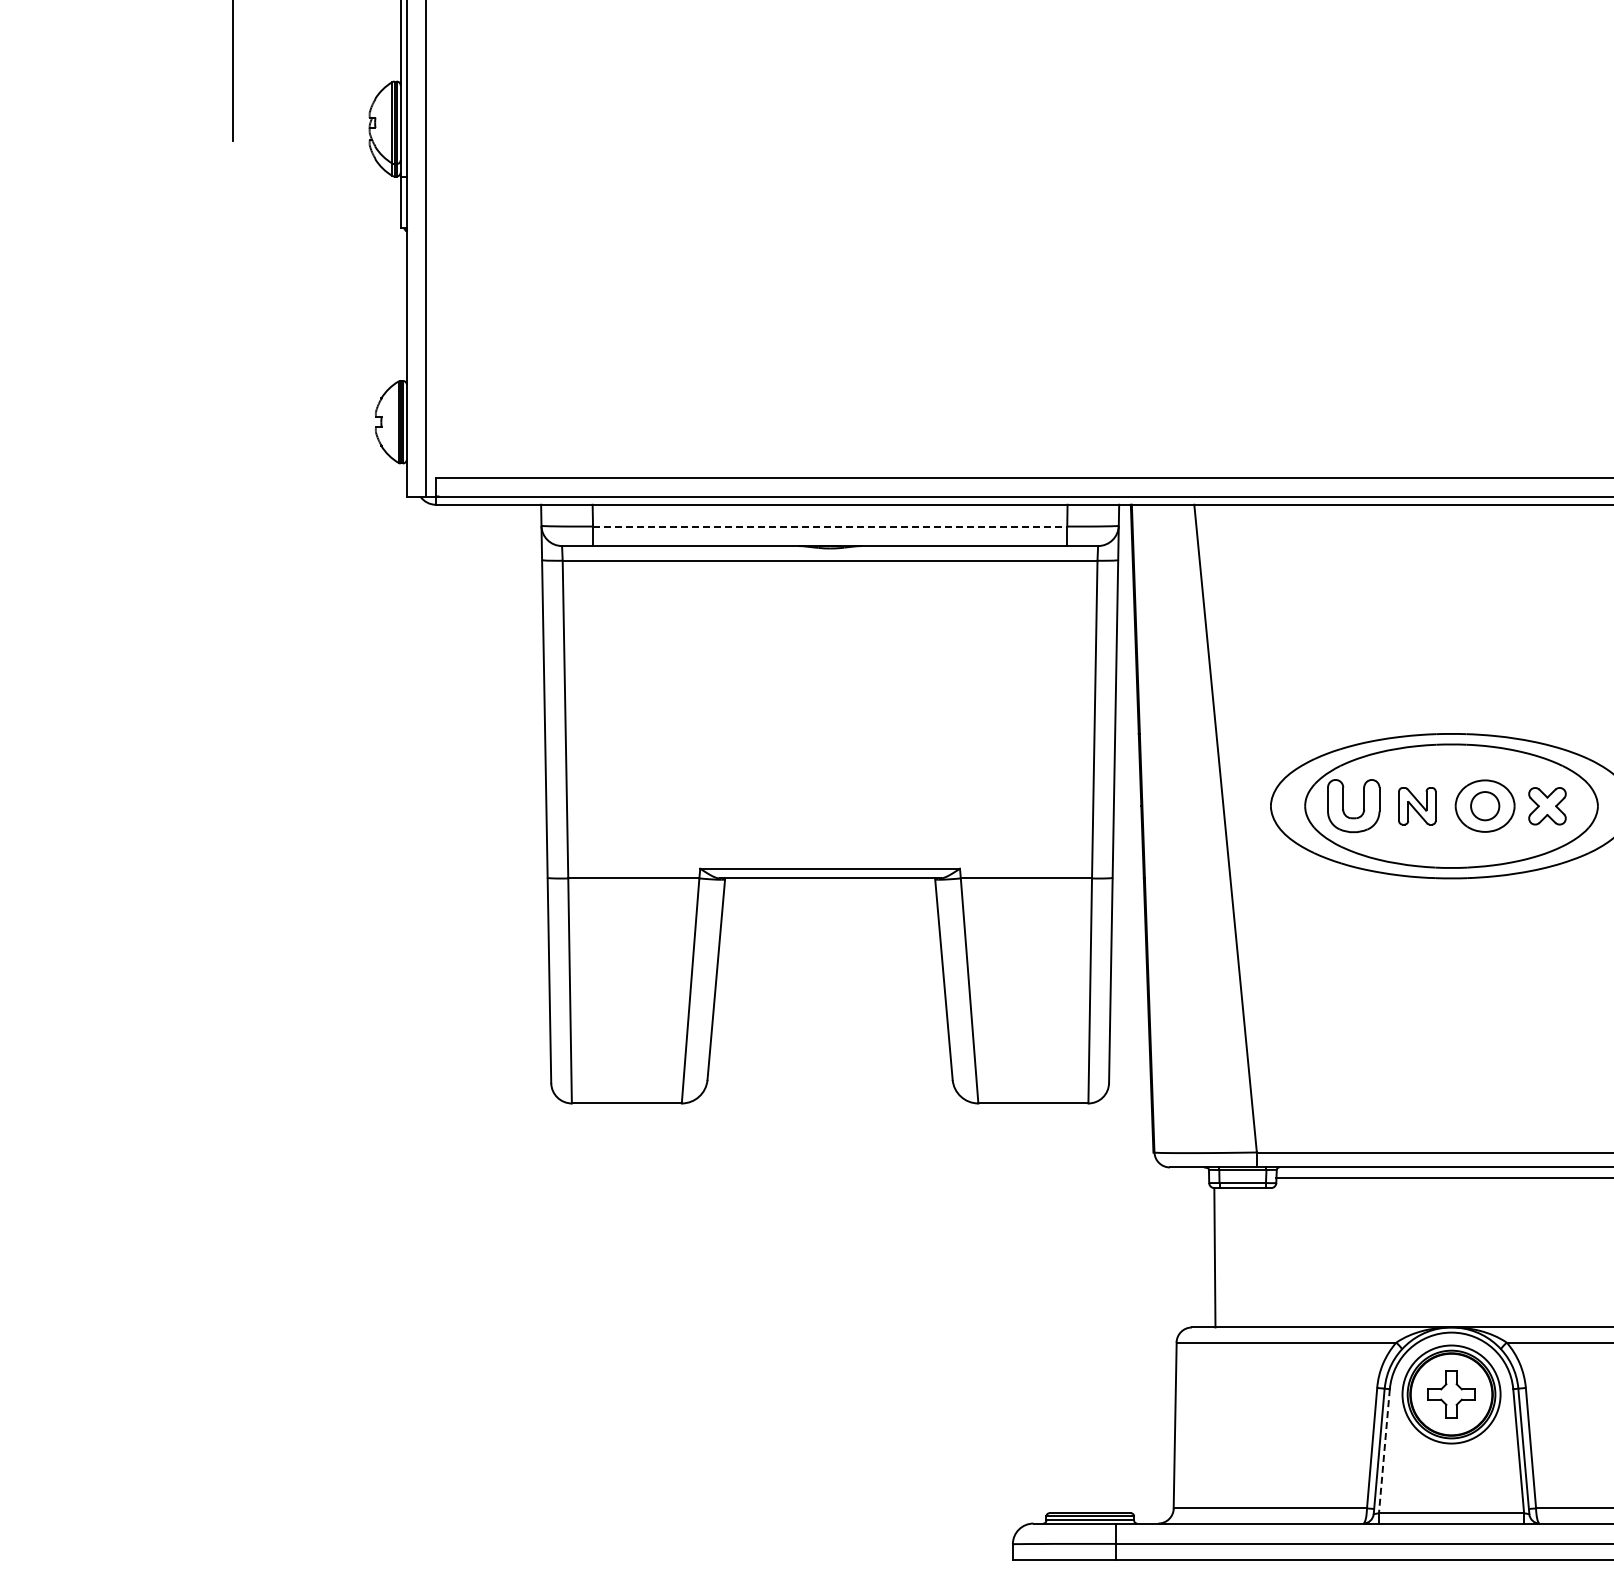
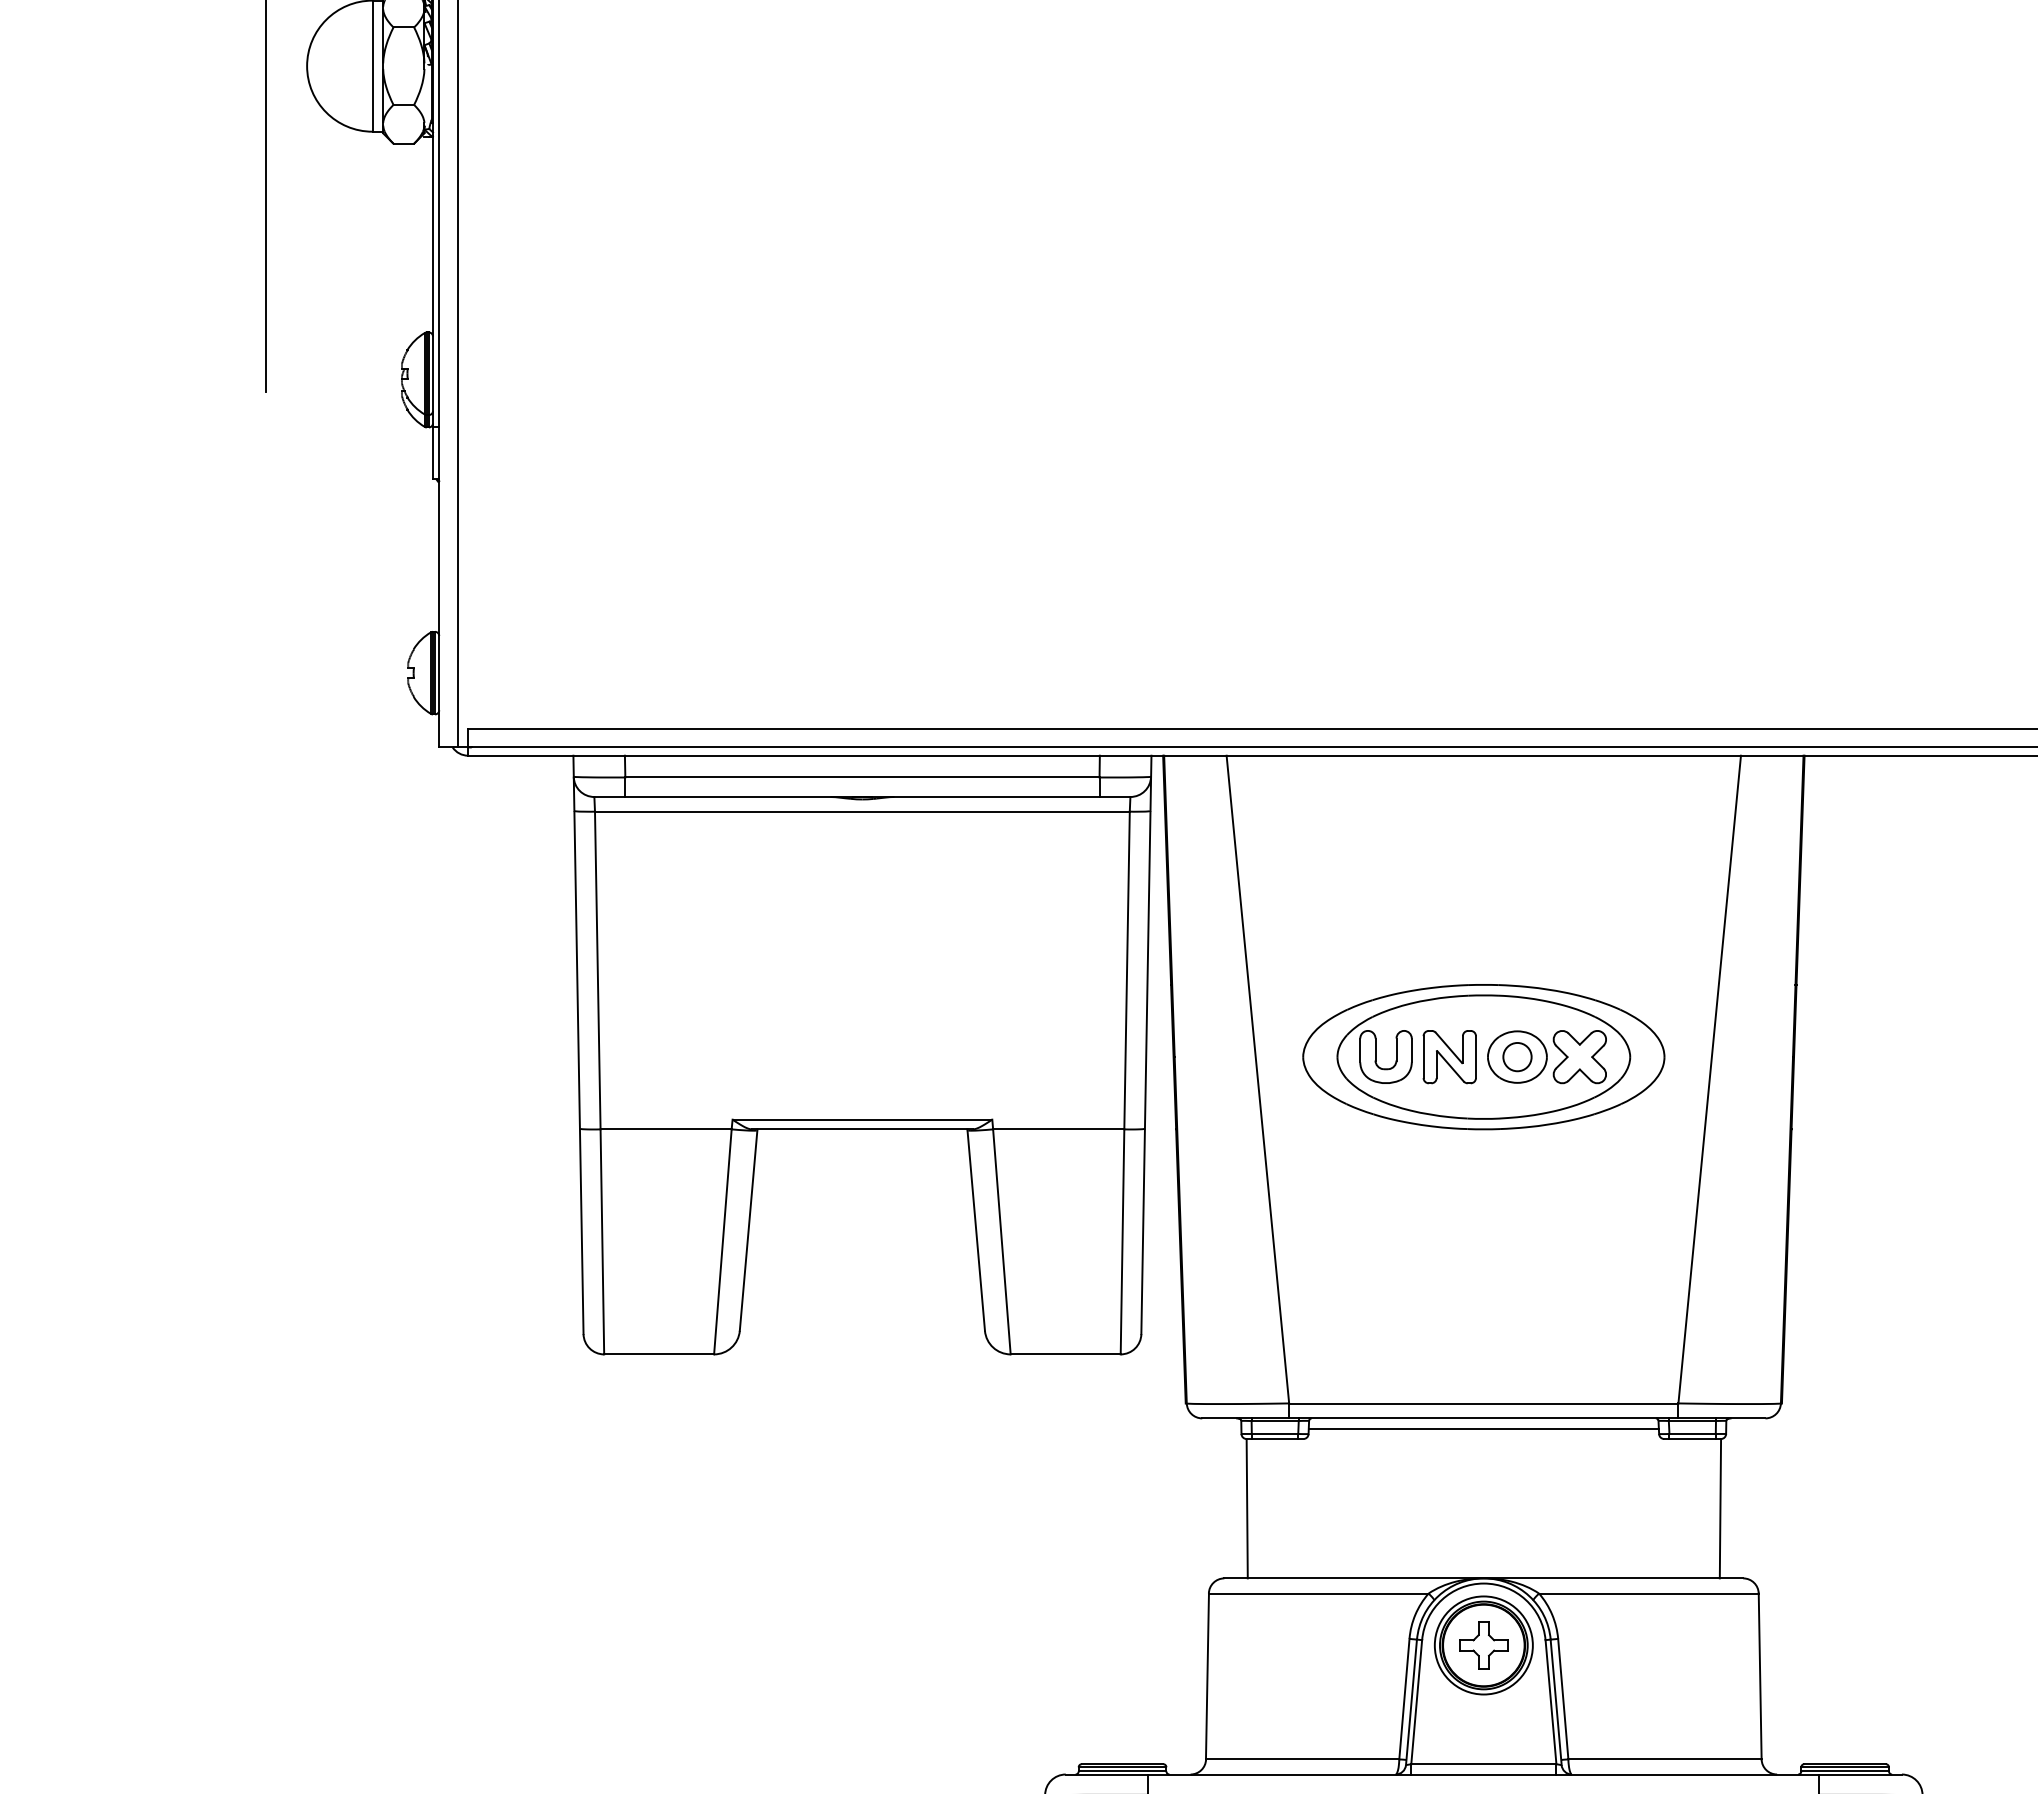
line: (830, 526) -> (862, 777), dashed -> solid
part: (1417, 806) -> (1449, 1057), size x1.43
part: (1547, 806) -> (1579, 1057), size x1.43
line: (1384, 1451) -> (1416, 1702), dashed -> solid

